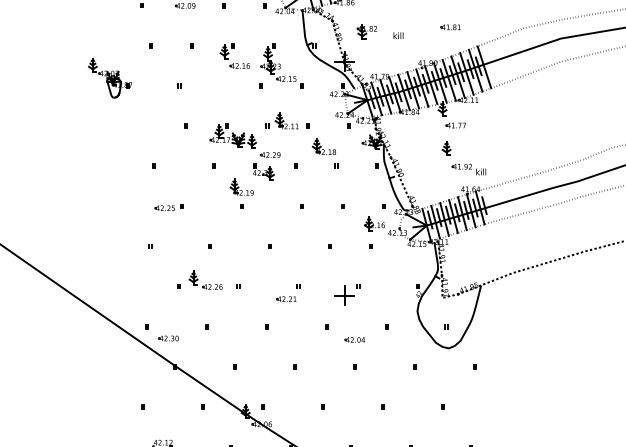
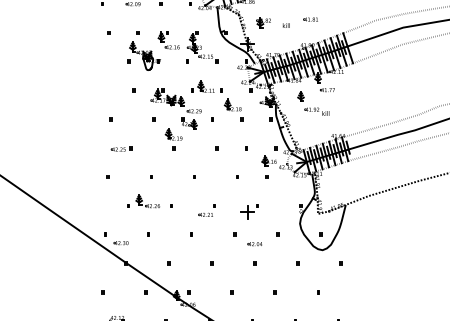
part: (450, 27) -> (310, 19), moved
part: (109, 77) -> (144, 55), moved
part: (464, 158) -> (313, 103), moved

